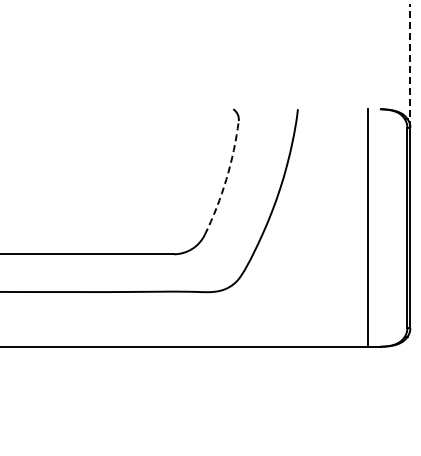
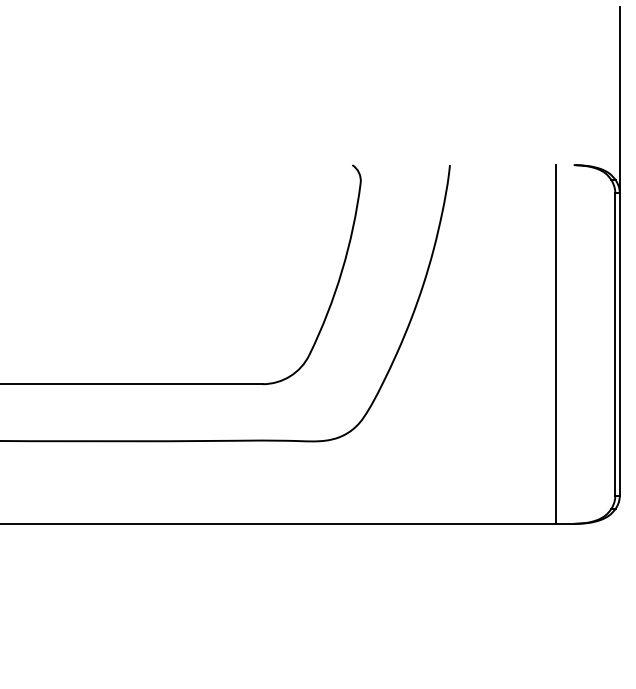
line: (410, 65) -> (619, 99), dashed -> solid
arc: (226, 179) -> (342, 271), dashed -> solid

